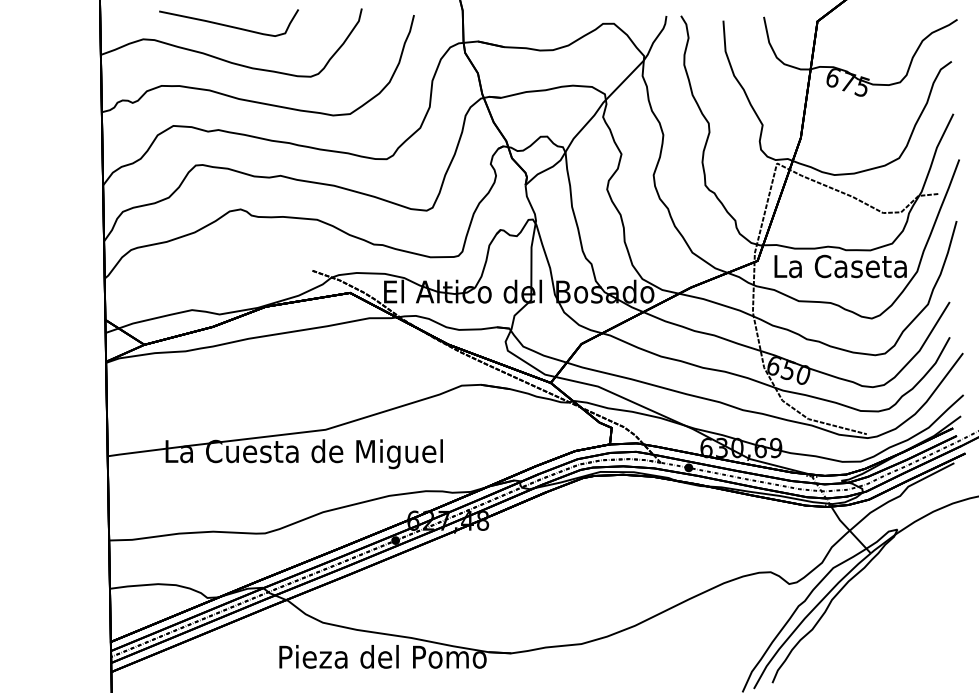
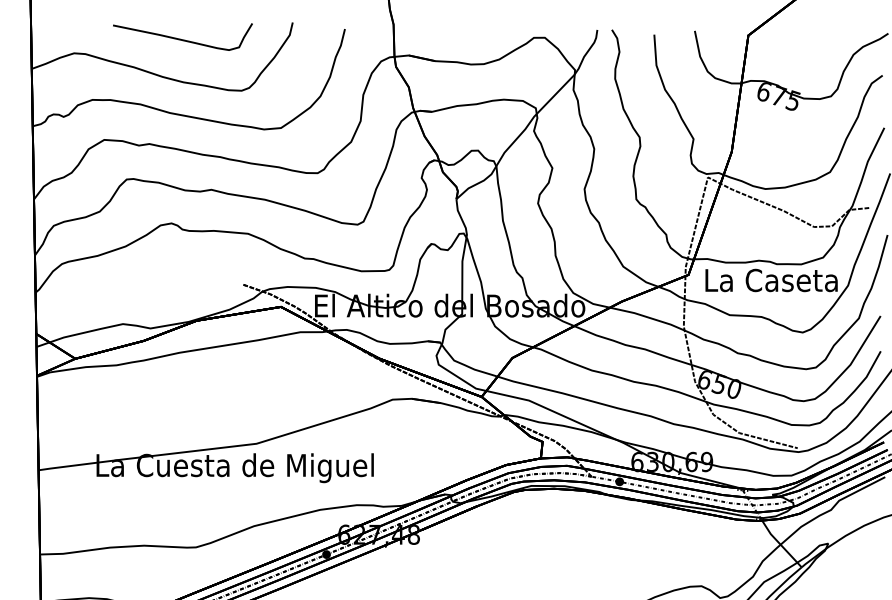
curve: (226, 24) -> (180, 38), moved

